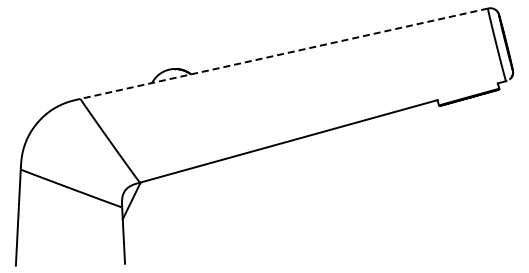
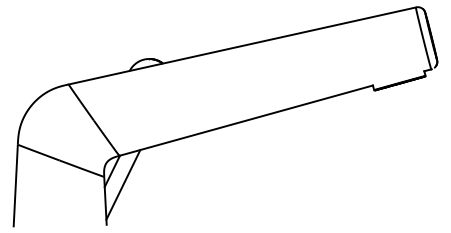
line: (284, 53) -> (242, 45), dashed -> solid
line: (144, 216) -> (123, 184), added

